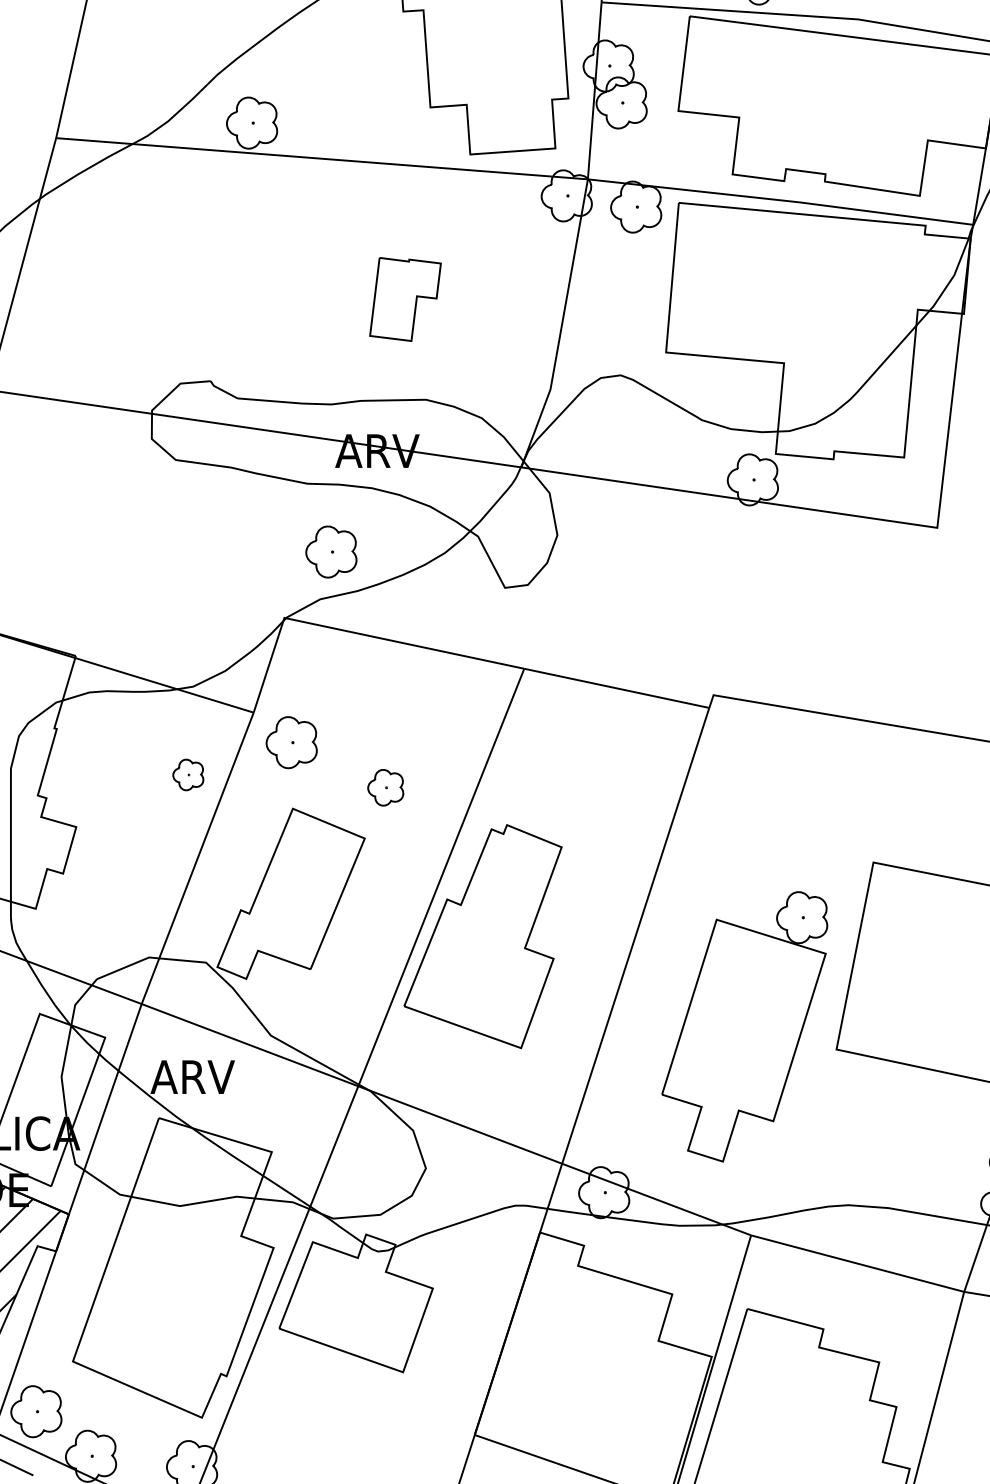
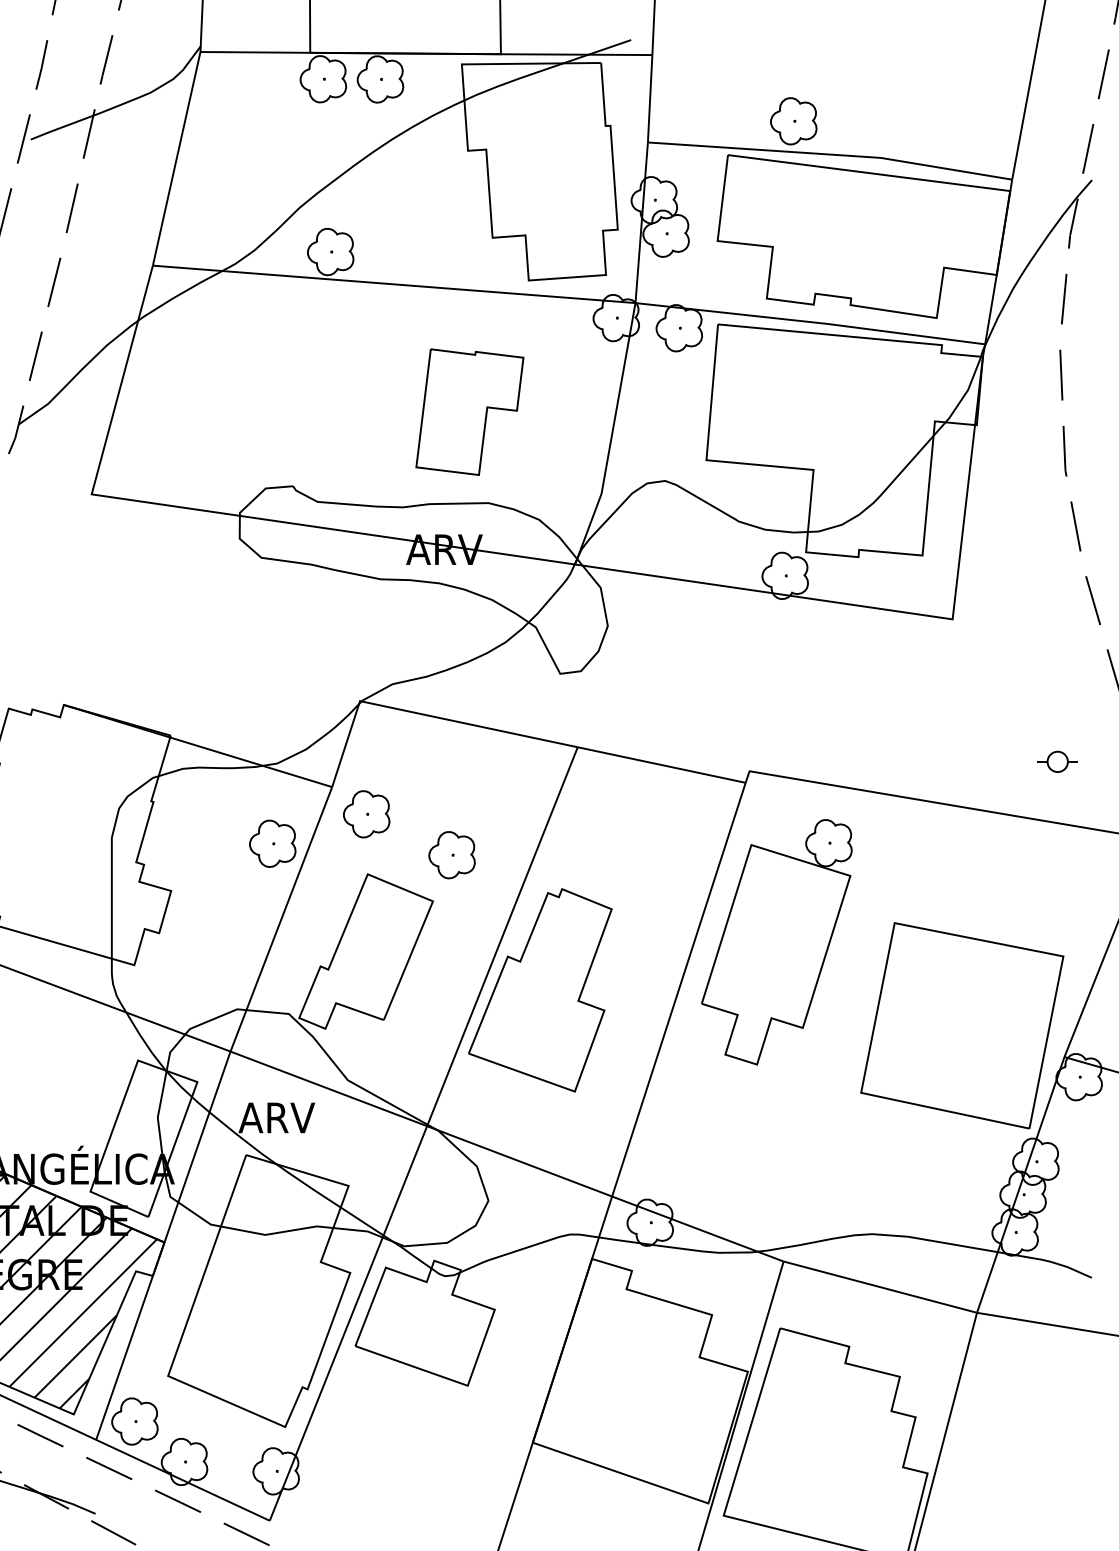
part: (405, 298) -> (469, 411), size x1.67
part: (331, 552) -> (402, 641), removed
part: (187, 774) -> (272, 843), size x1.67
part: (385, 788) -> (451, 855), size x1.43
part: (744, 1027) -> (776, 942), moved

